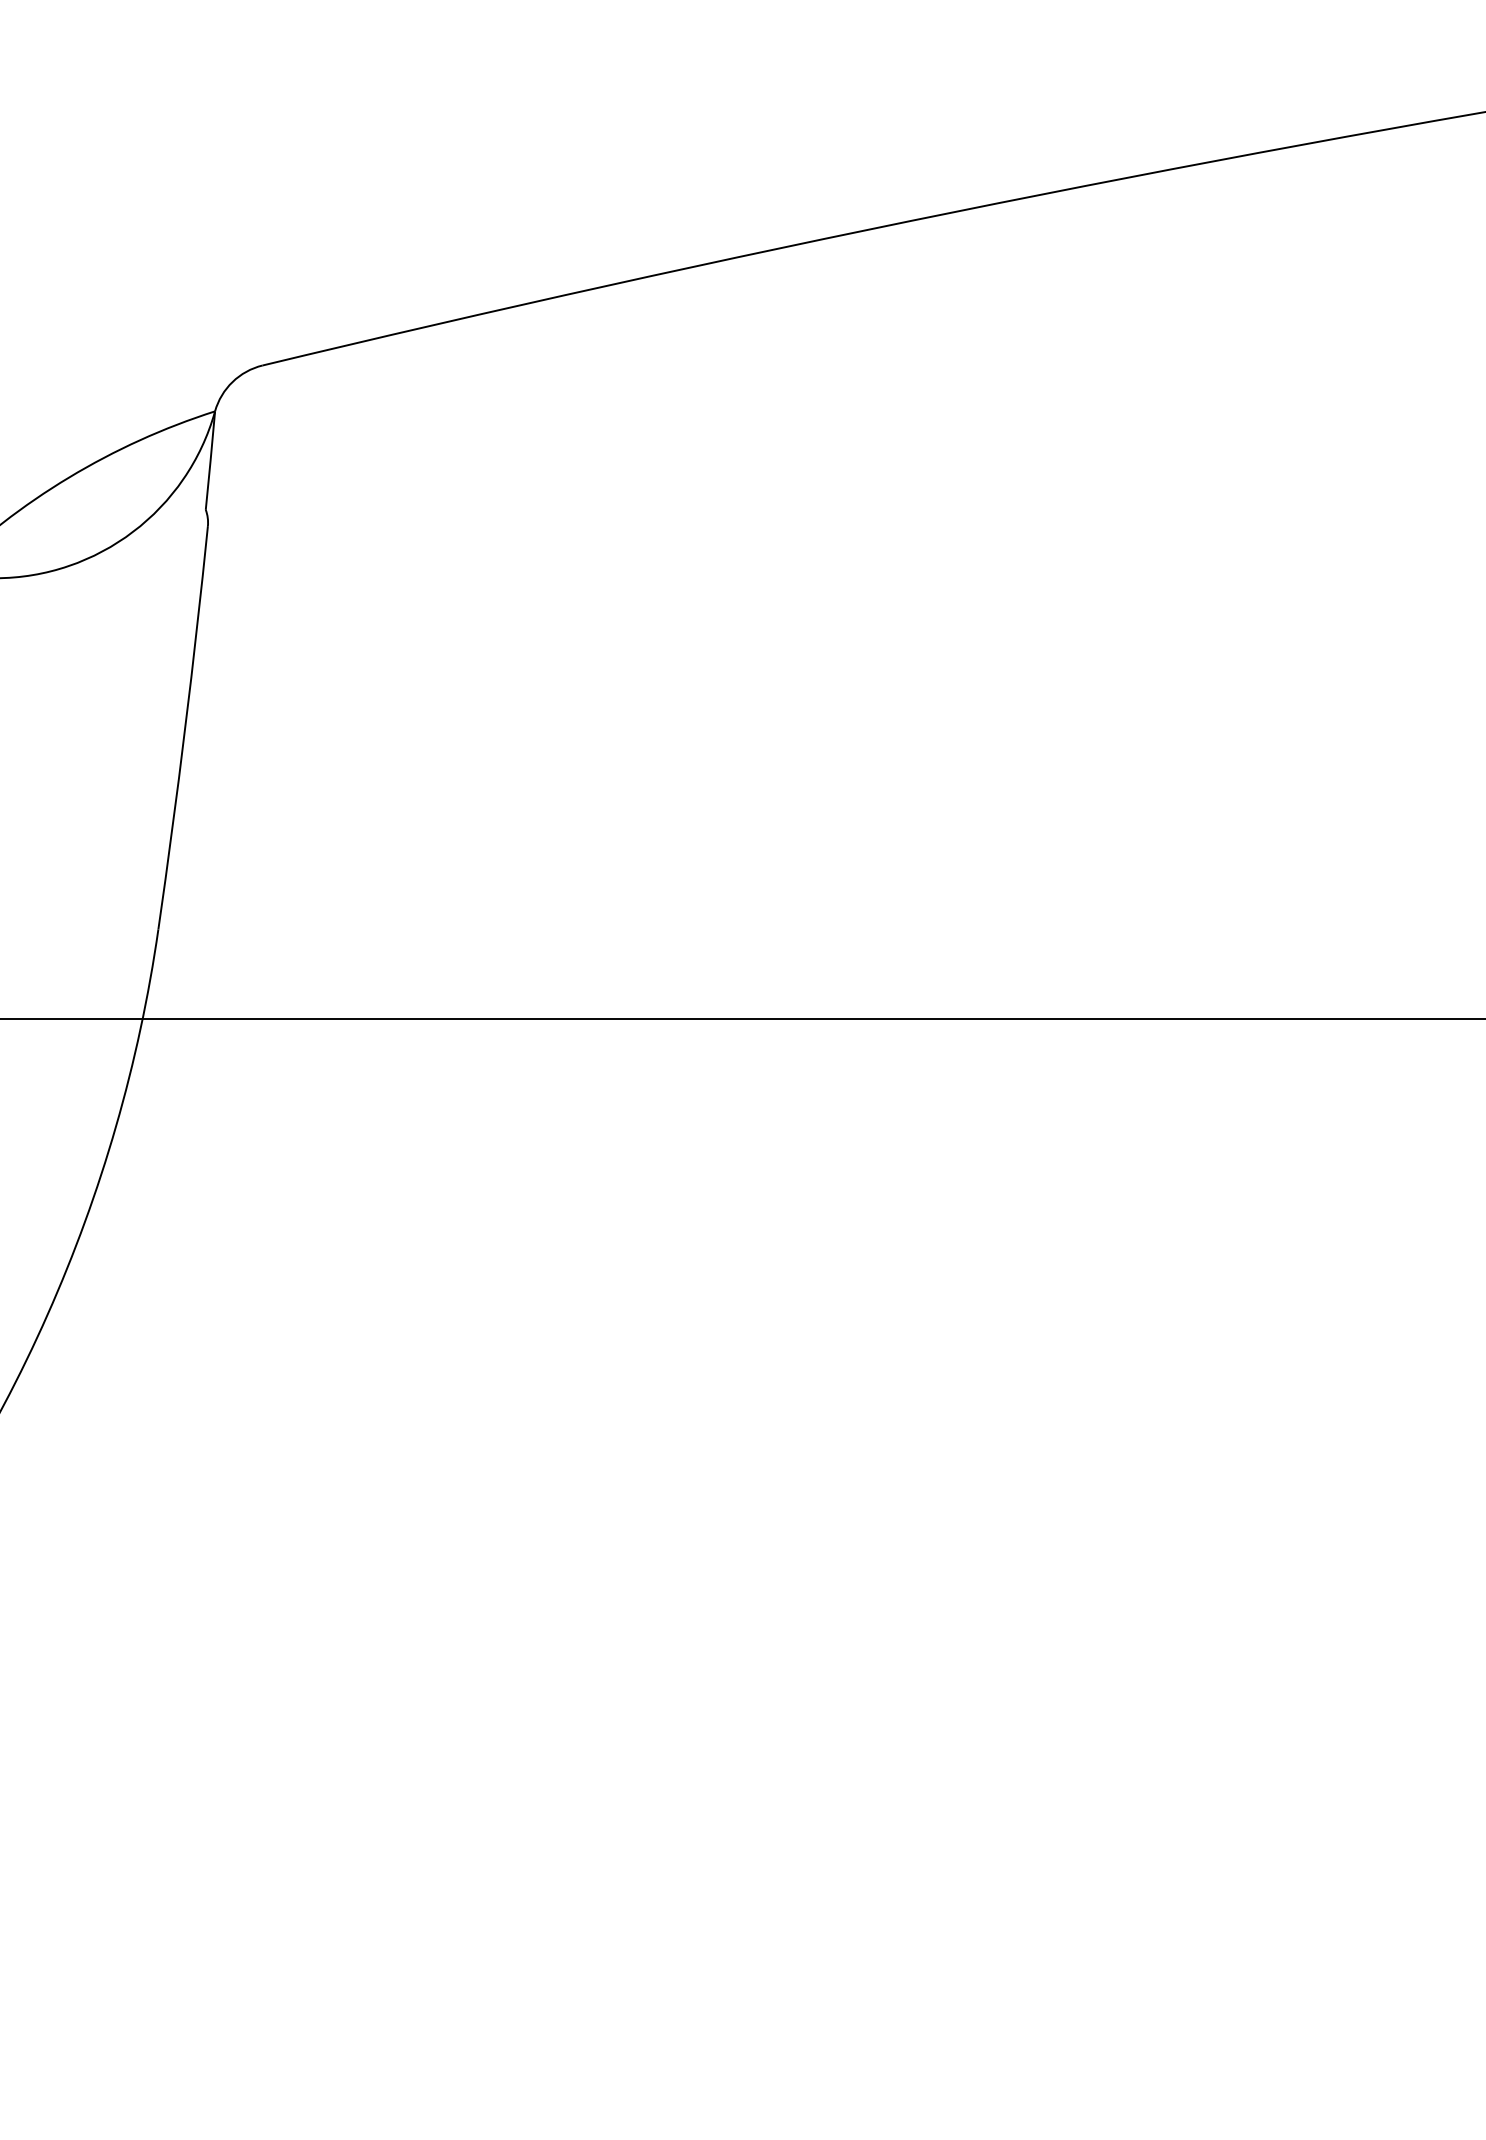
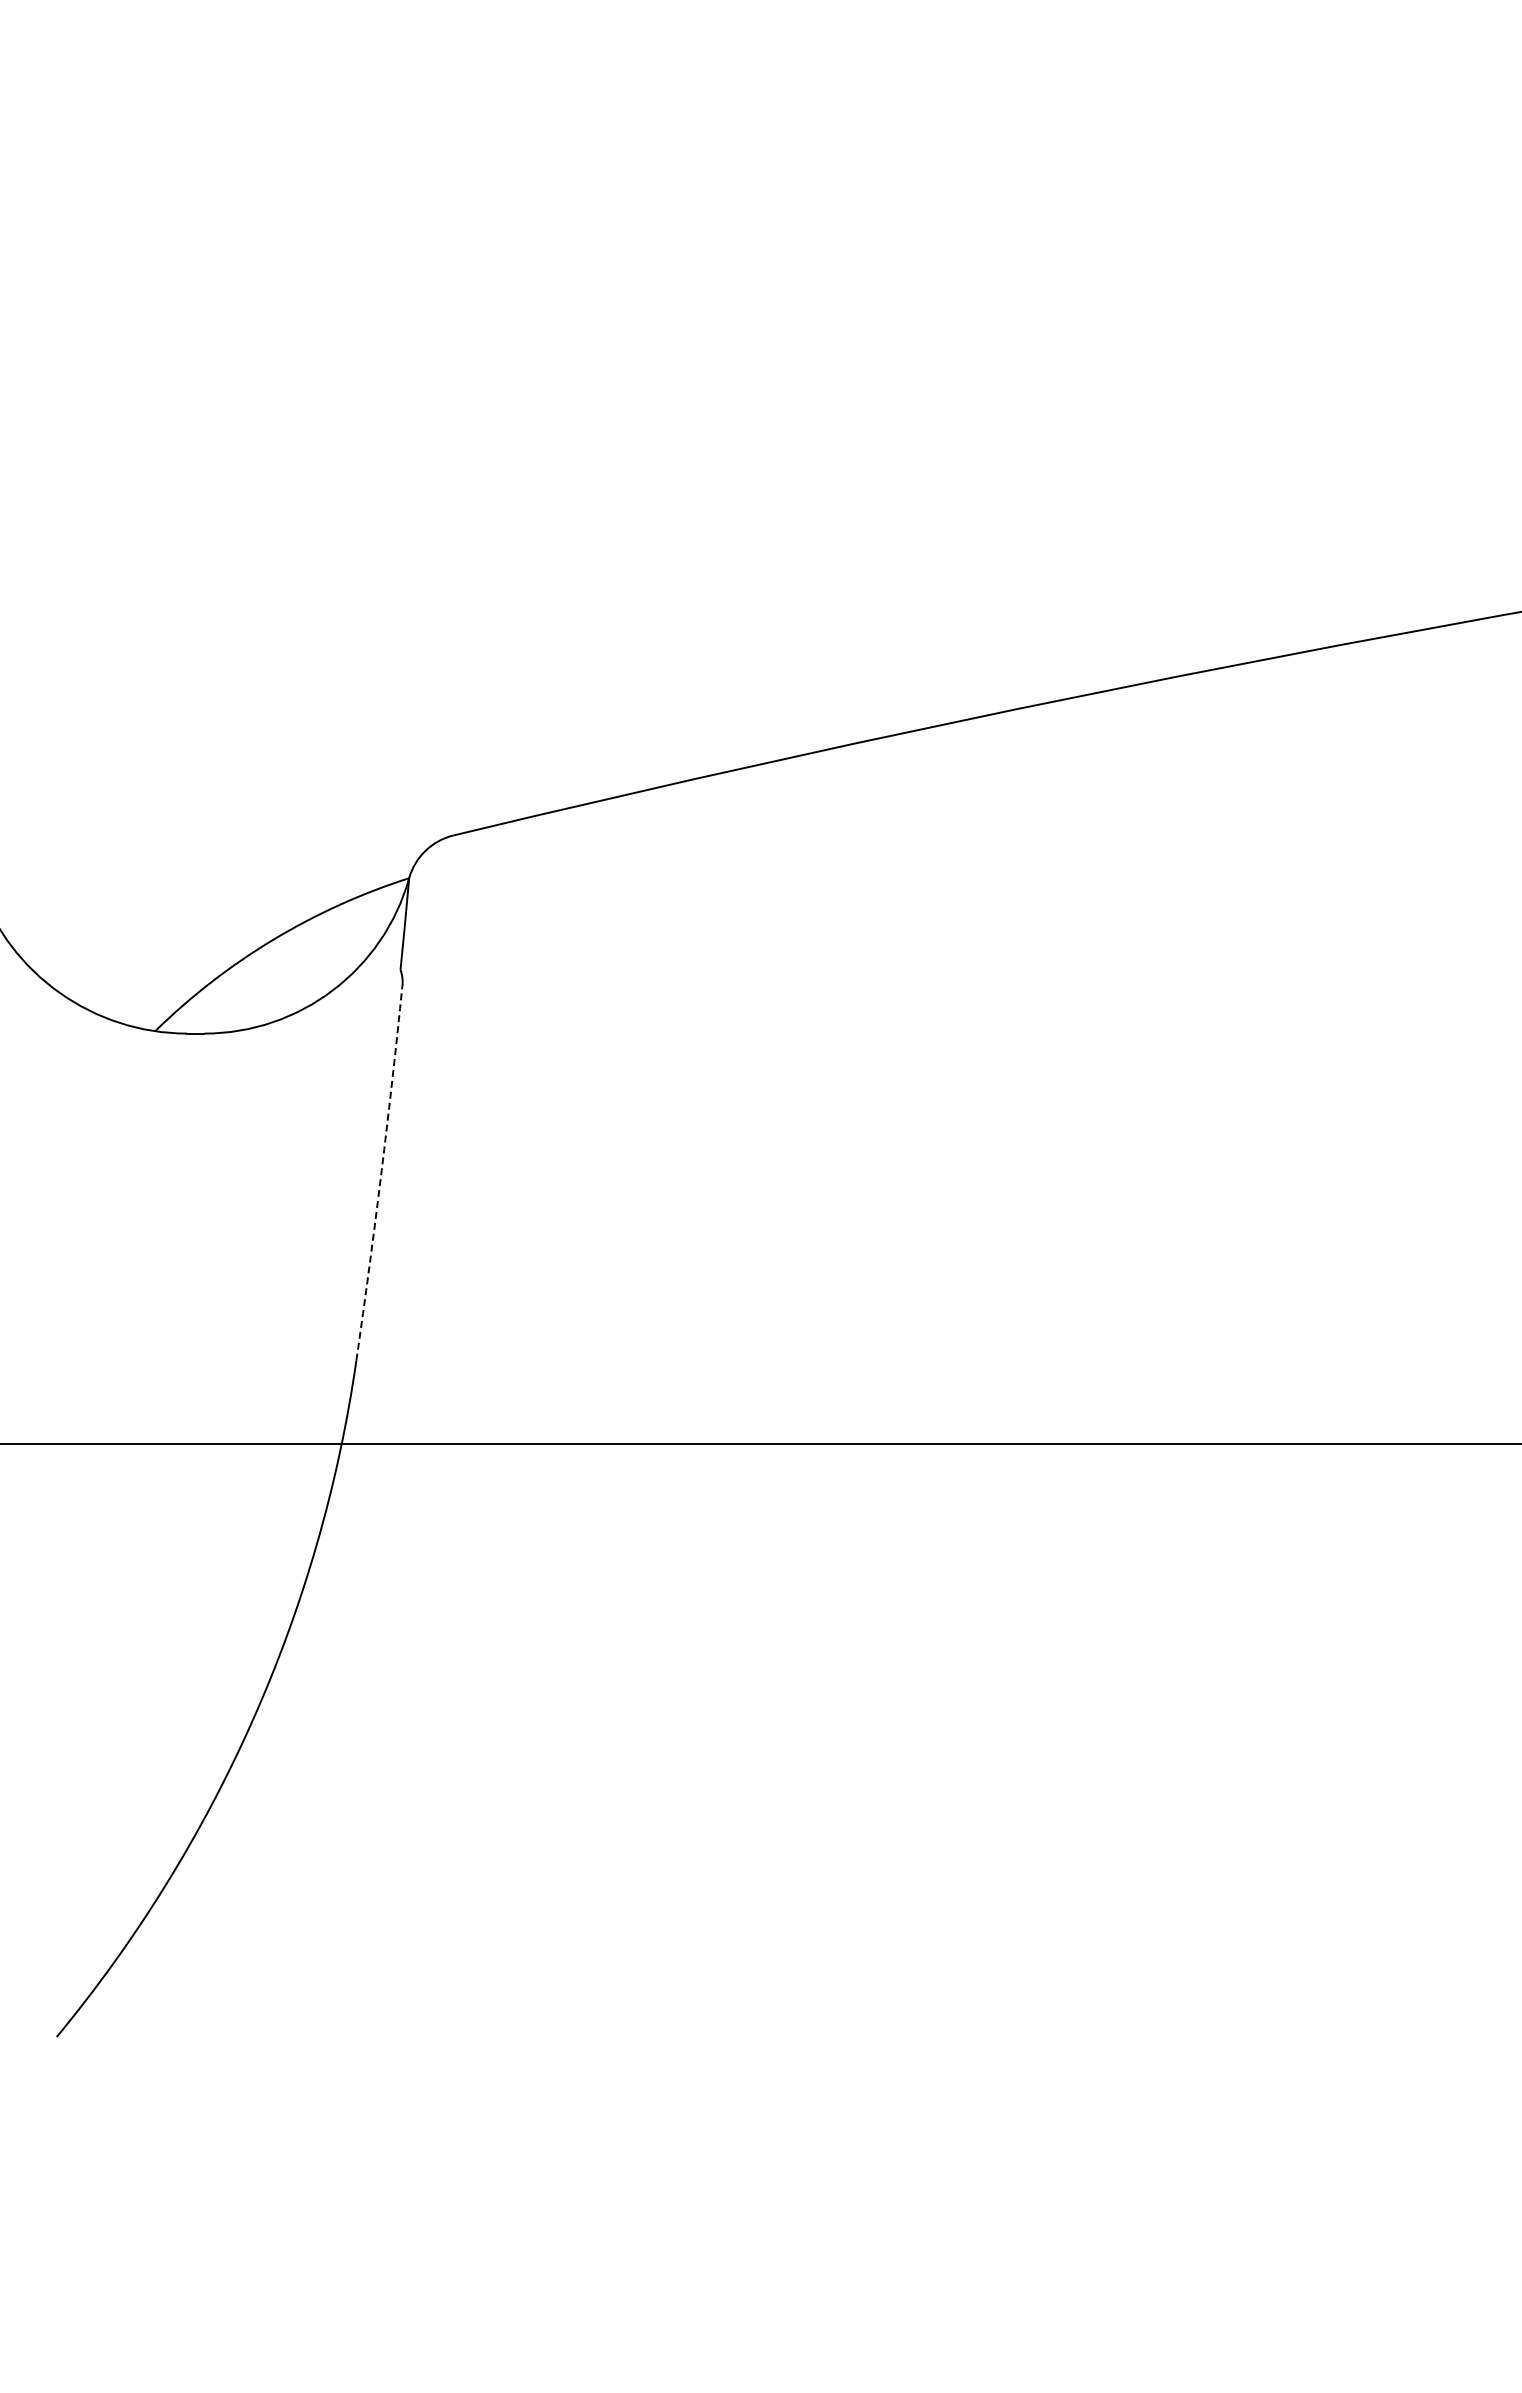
arc: (185, 728) -> (381, 1173), solid -> dashed

